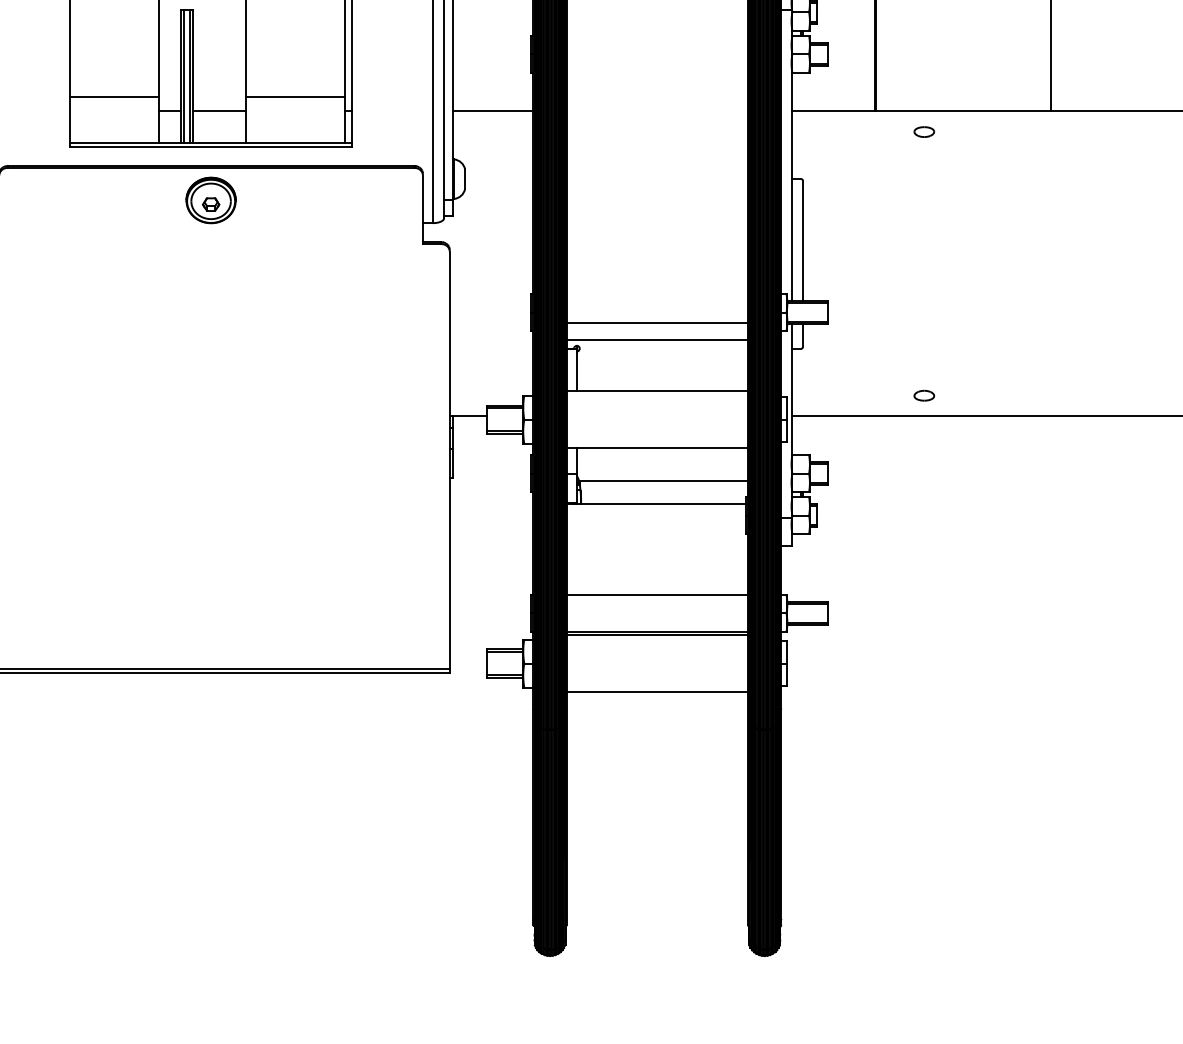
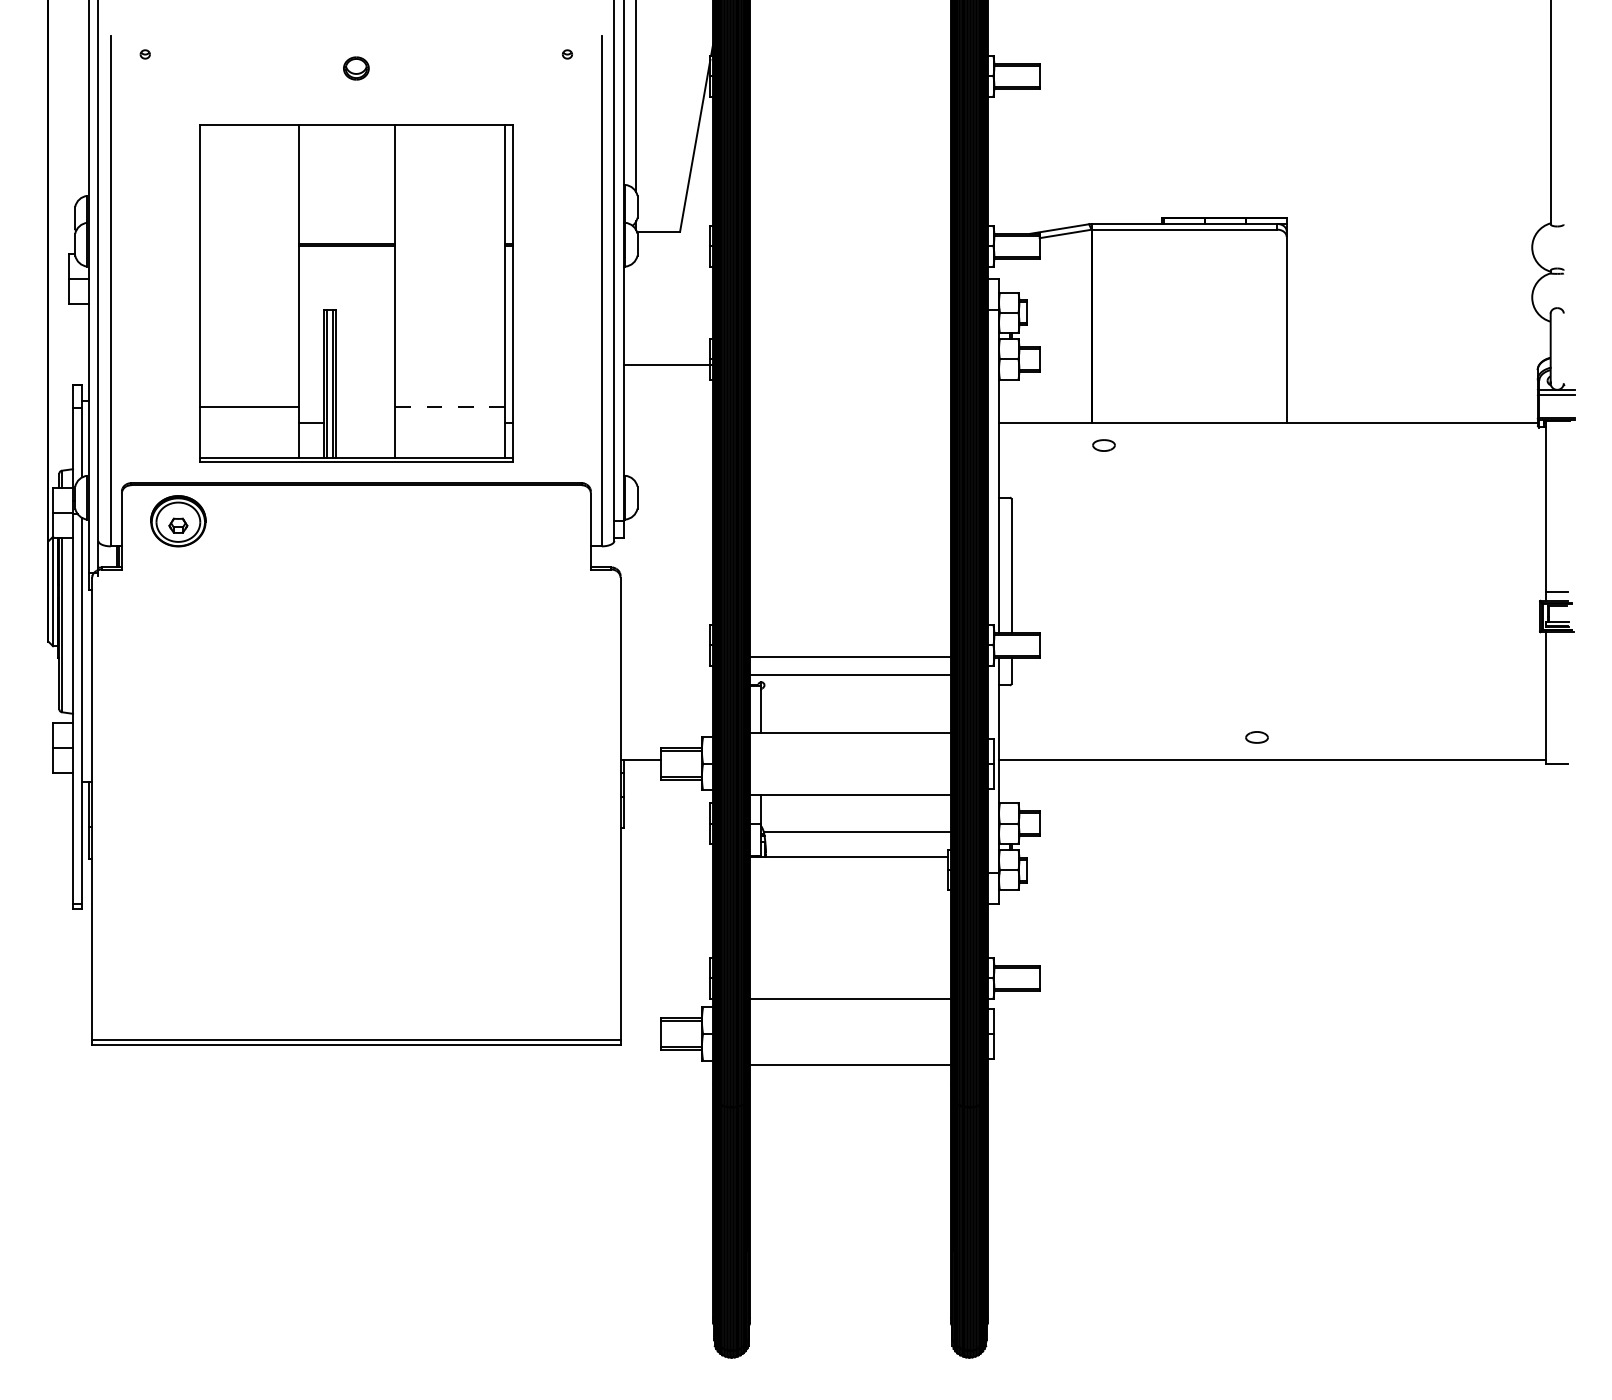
line: (296, 96) -> (450, 406), solid -> dashed
line: (219, 111) -> (365, 422), removed
line: (493, 111) -> (668, 364), moved
part: (923, 132) -> (1103, 445), moved
part: (211, 200) -> (178, 521), moved
part: (923, 395) -> (1256, 737), moved
line: (657, 595) -> (850, 958), removed
line: (657, 635) -> (850, 1002), removed

